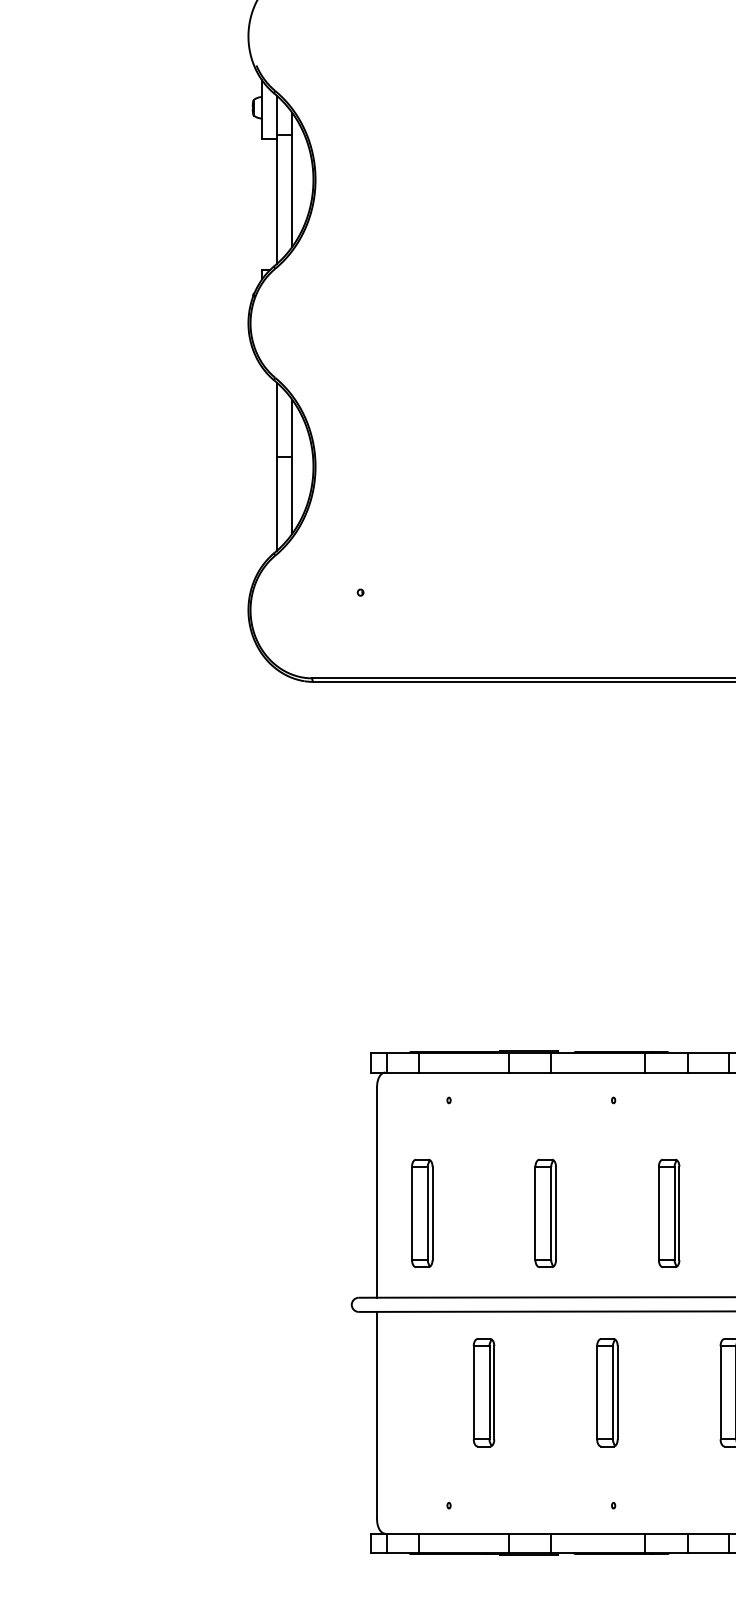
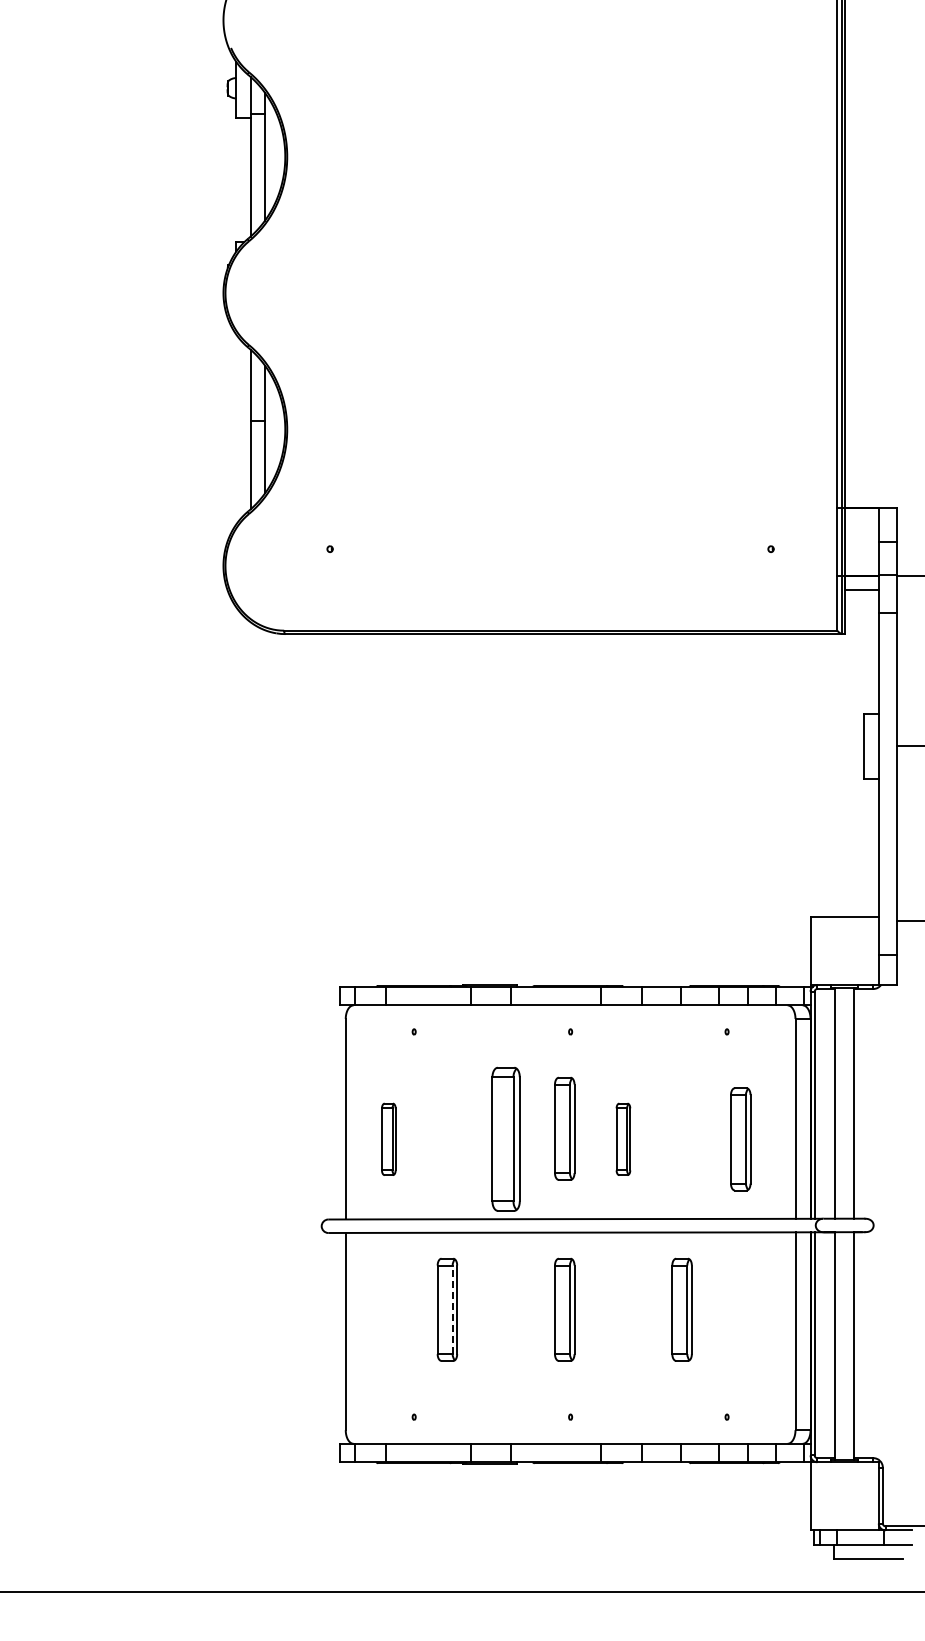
part: (607, 1202) -> (564, 1128), added
part: (422, 1213) -> (388, 1139), size x0.7
part: (545, 1213) -> (505, 1139), size x1.4
part: (669, 1213) -> (623, 1139), size x0.7
line: (489, 1392) -> (452, 1309), solid -> dashed

